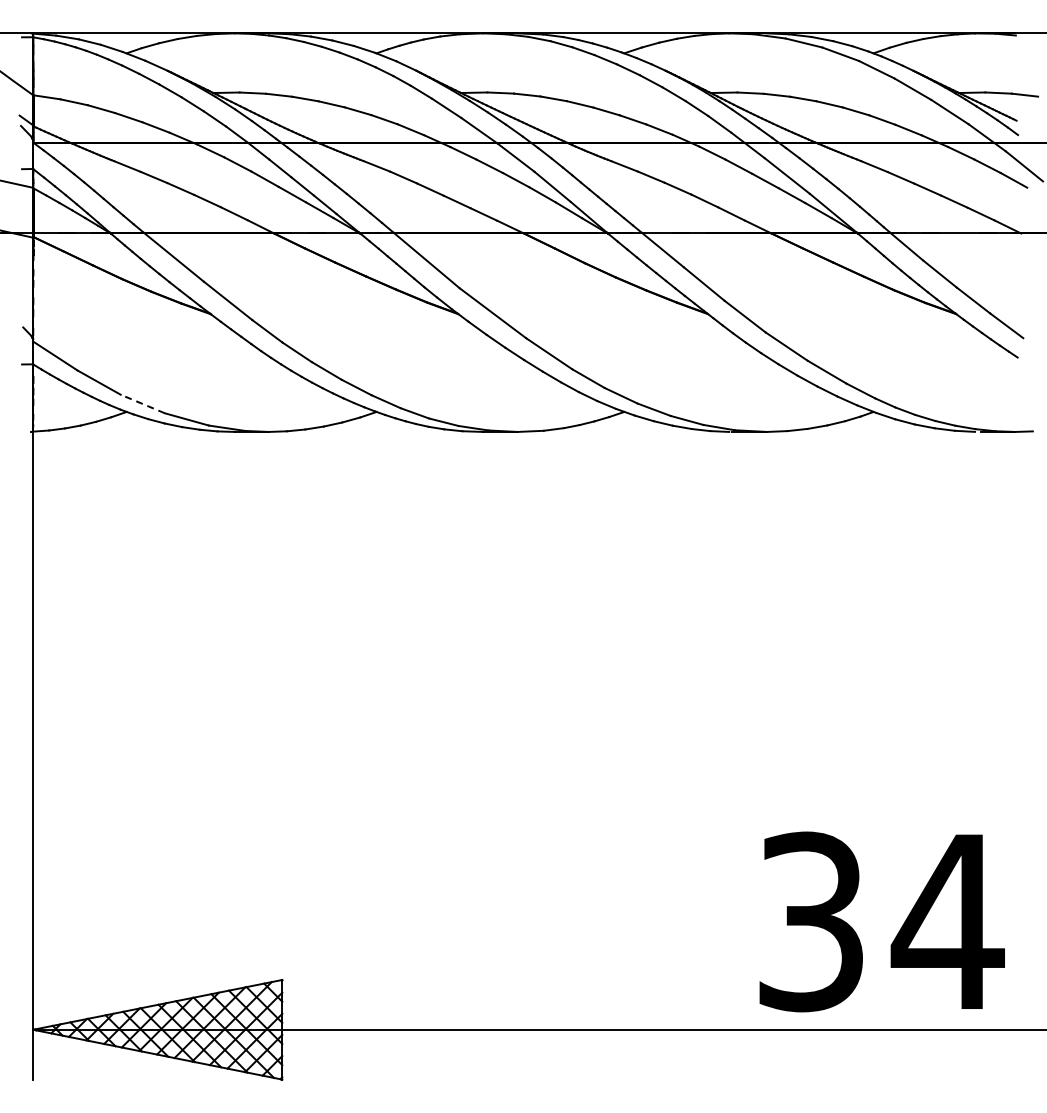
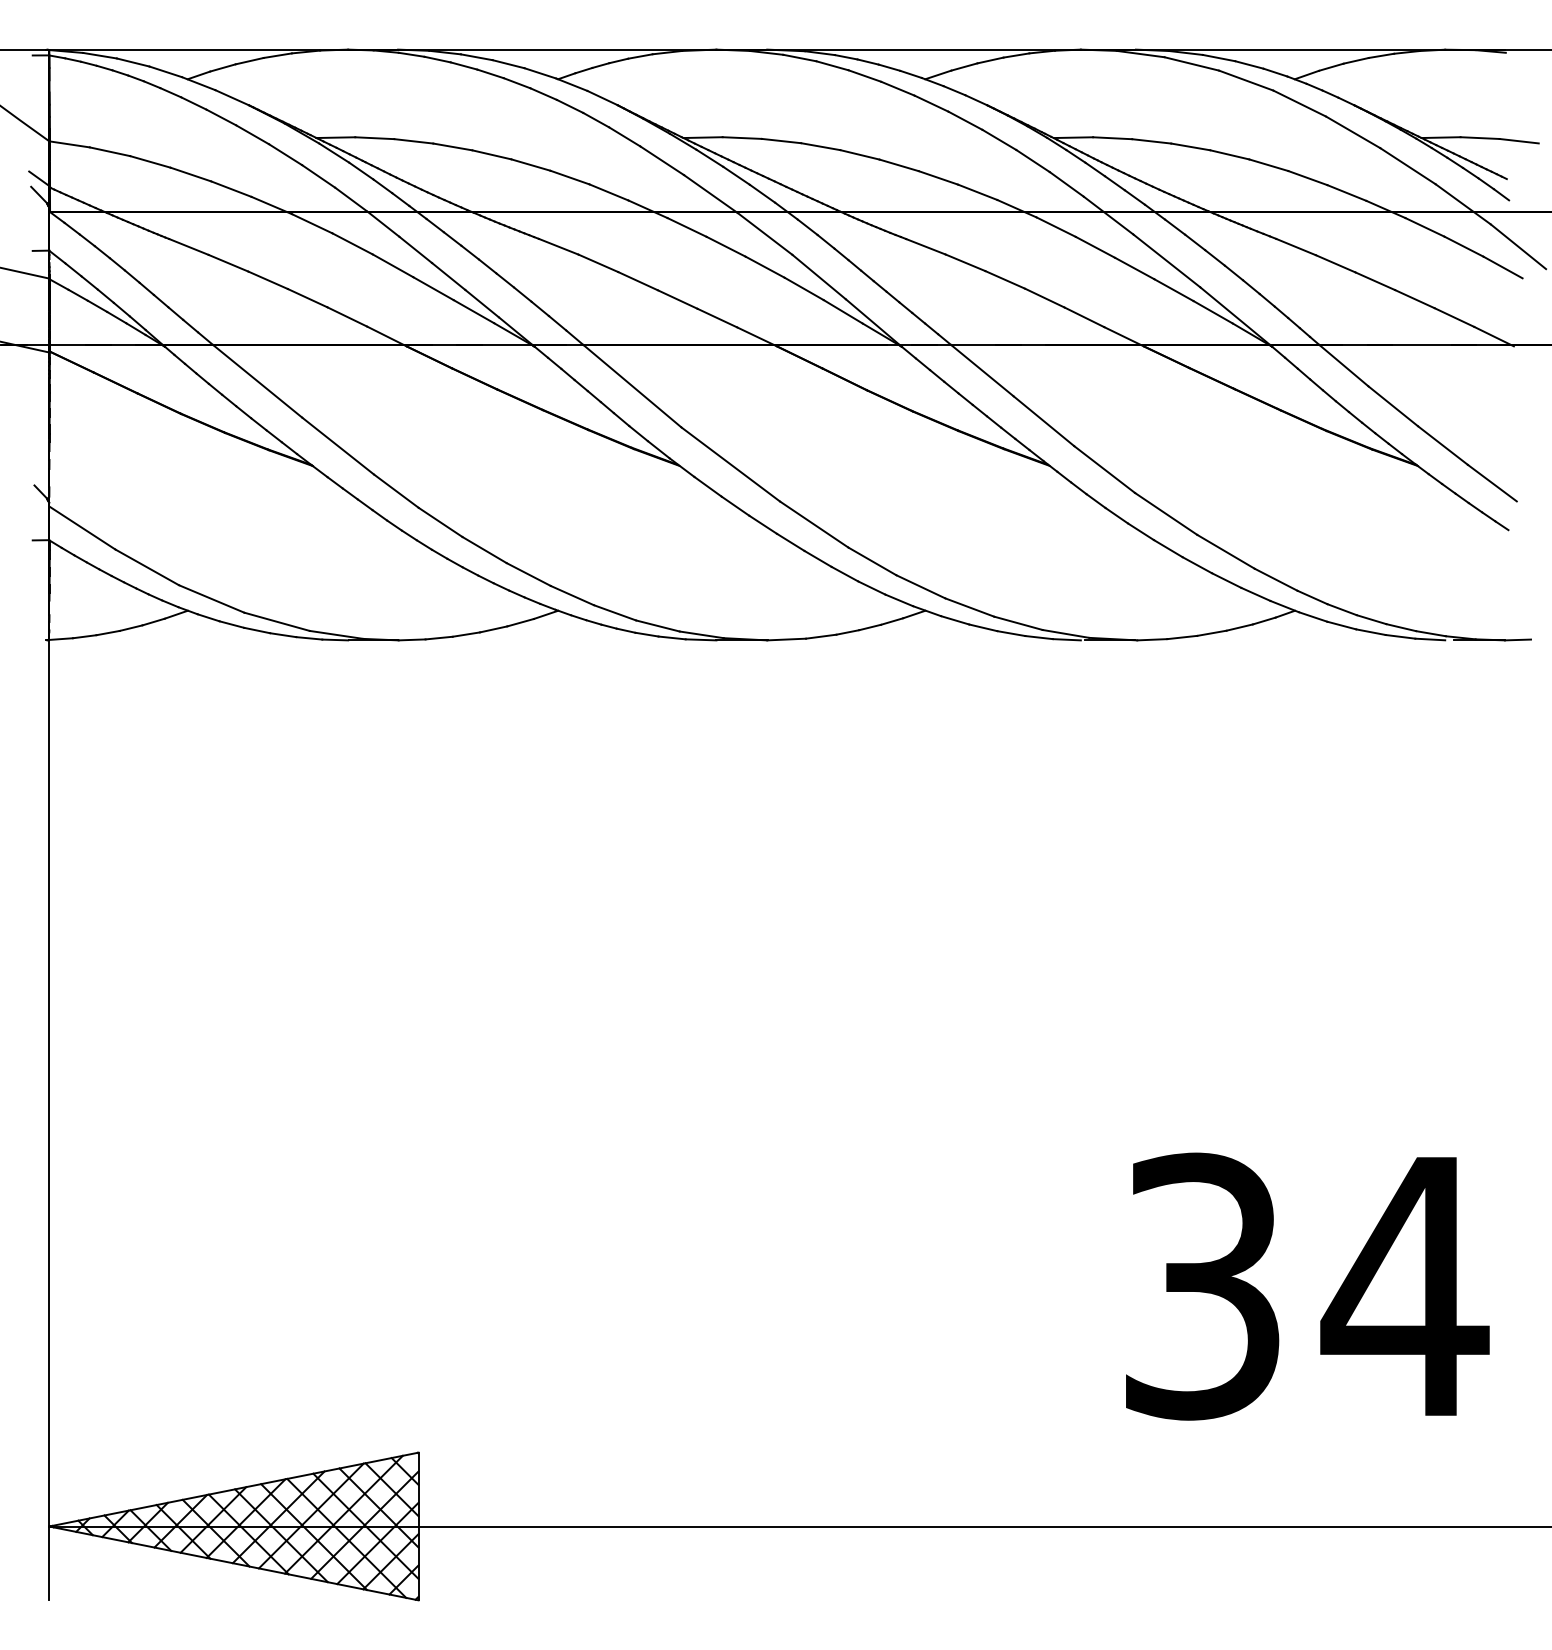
line: (142, 404) -> (211, 599), dashed -> solid
text: (881, 921) -> (1306, 1285), moved

